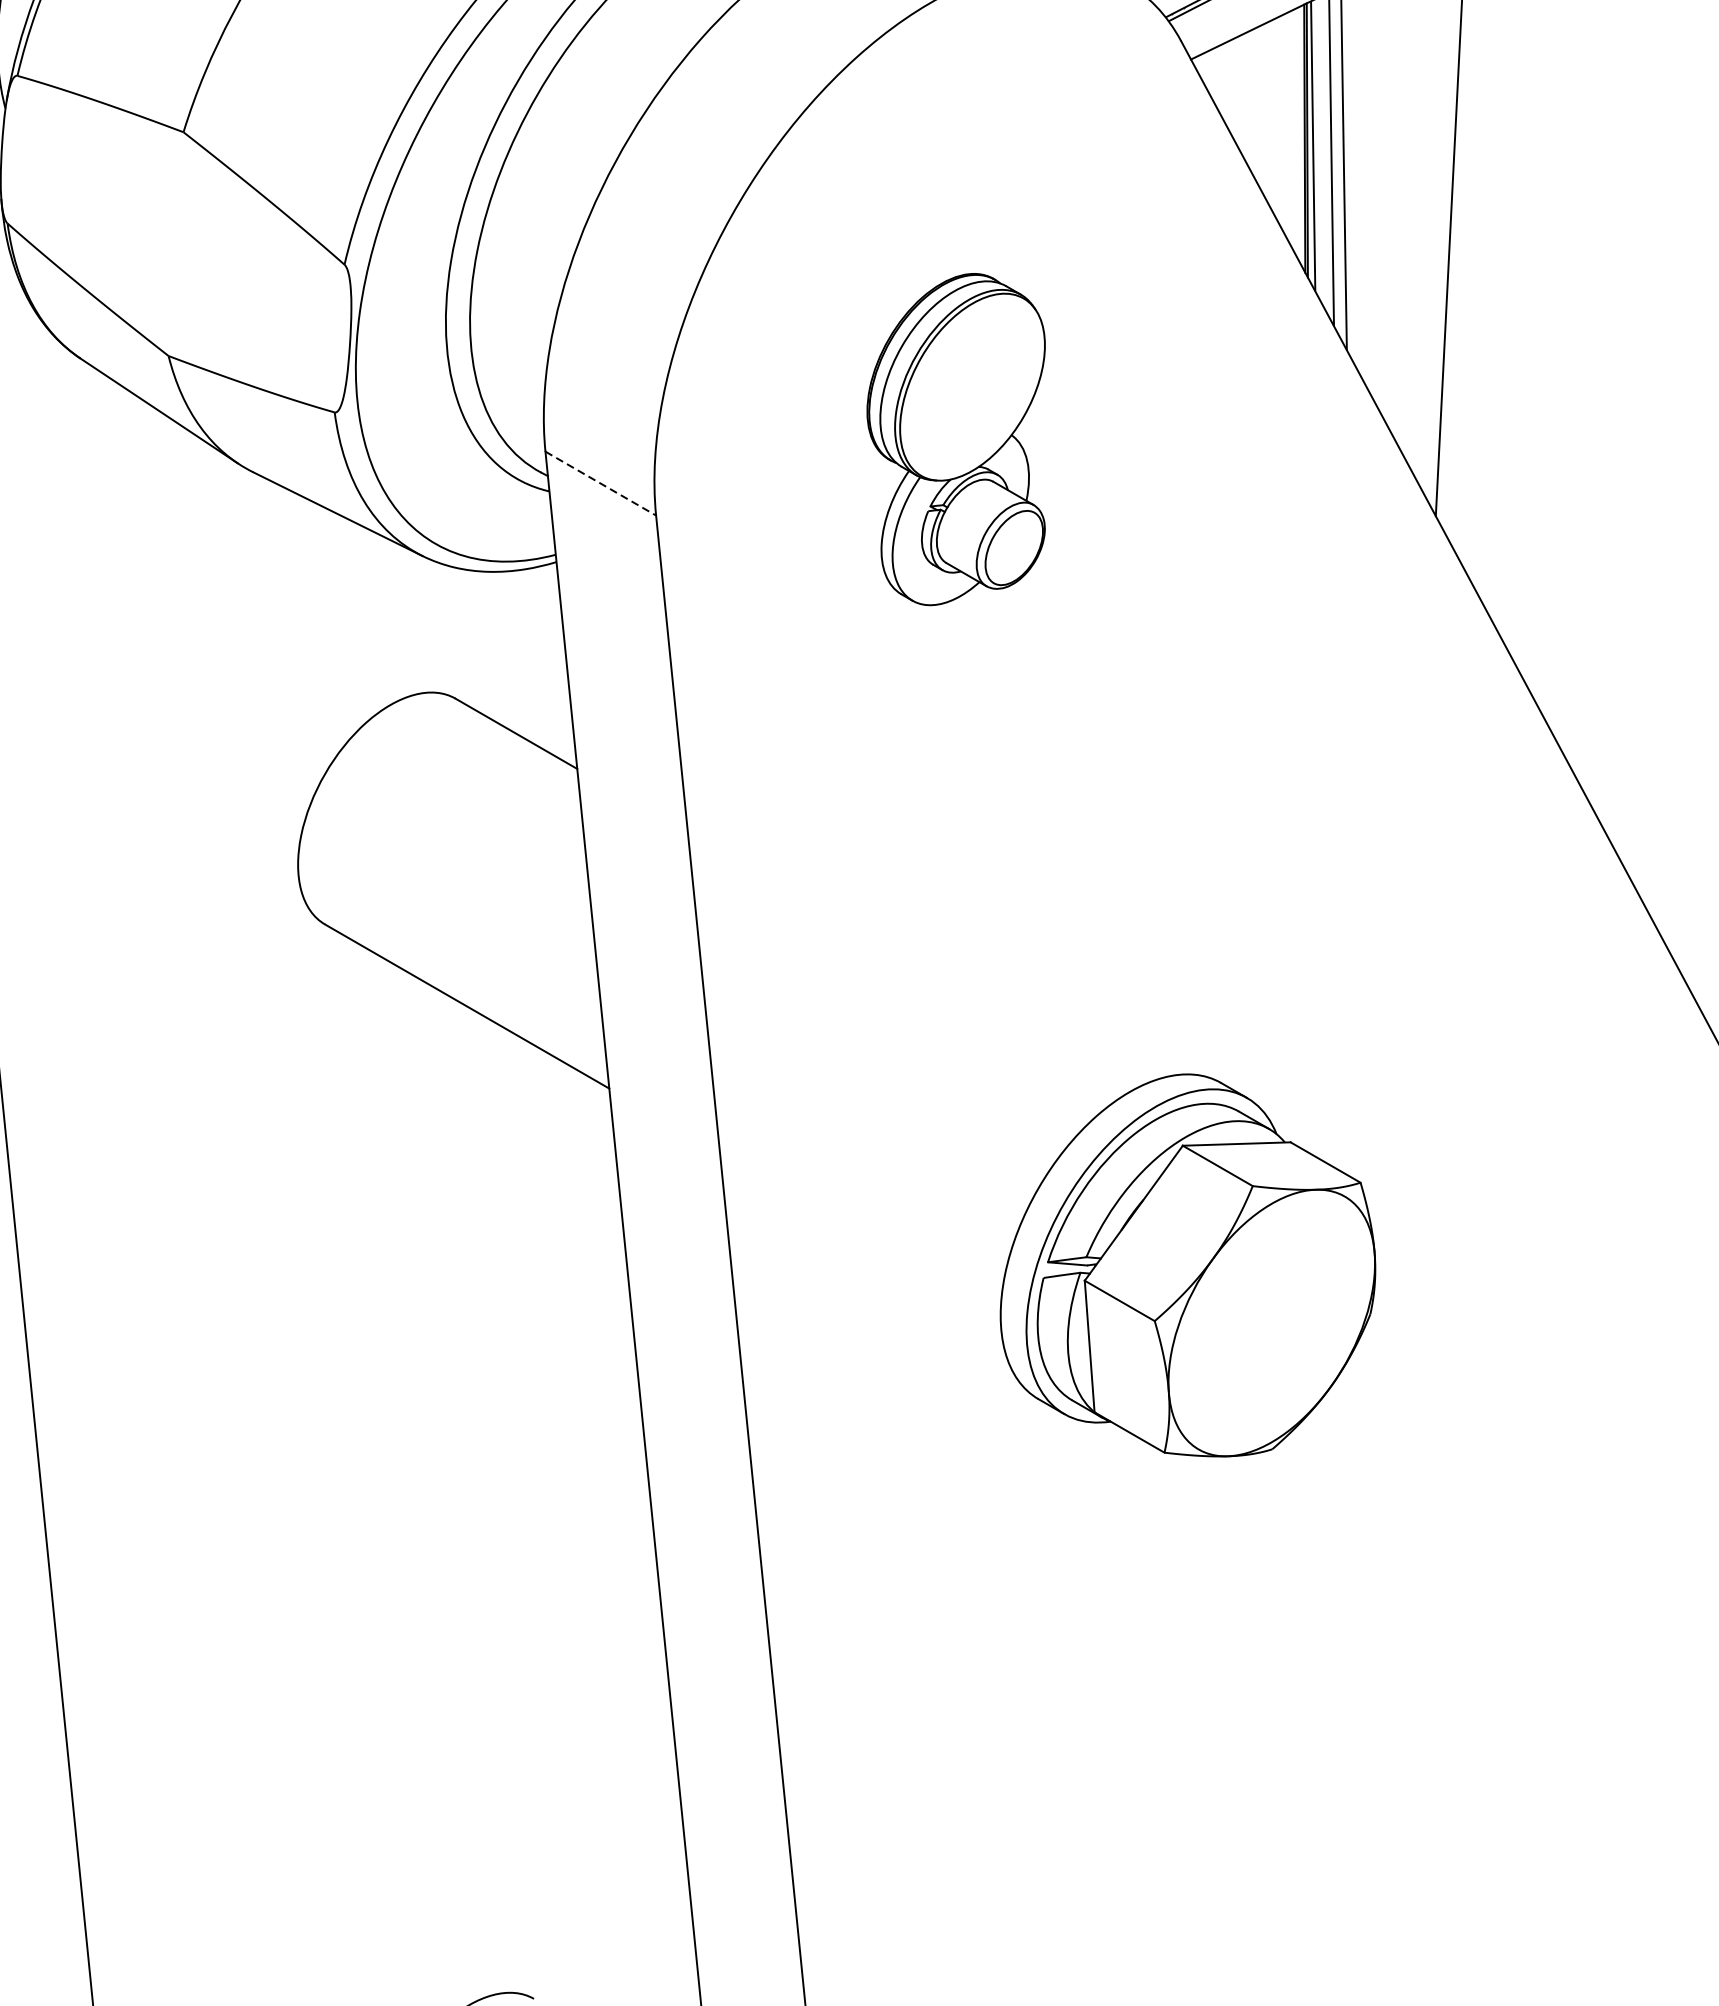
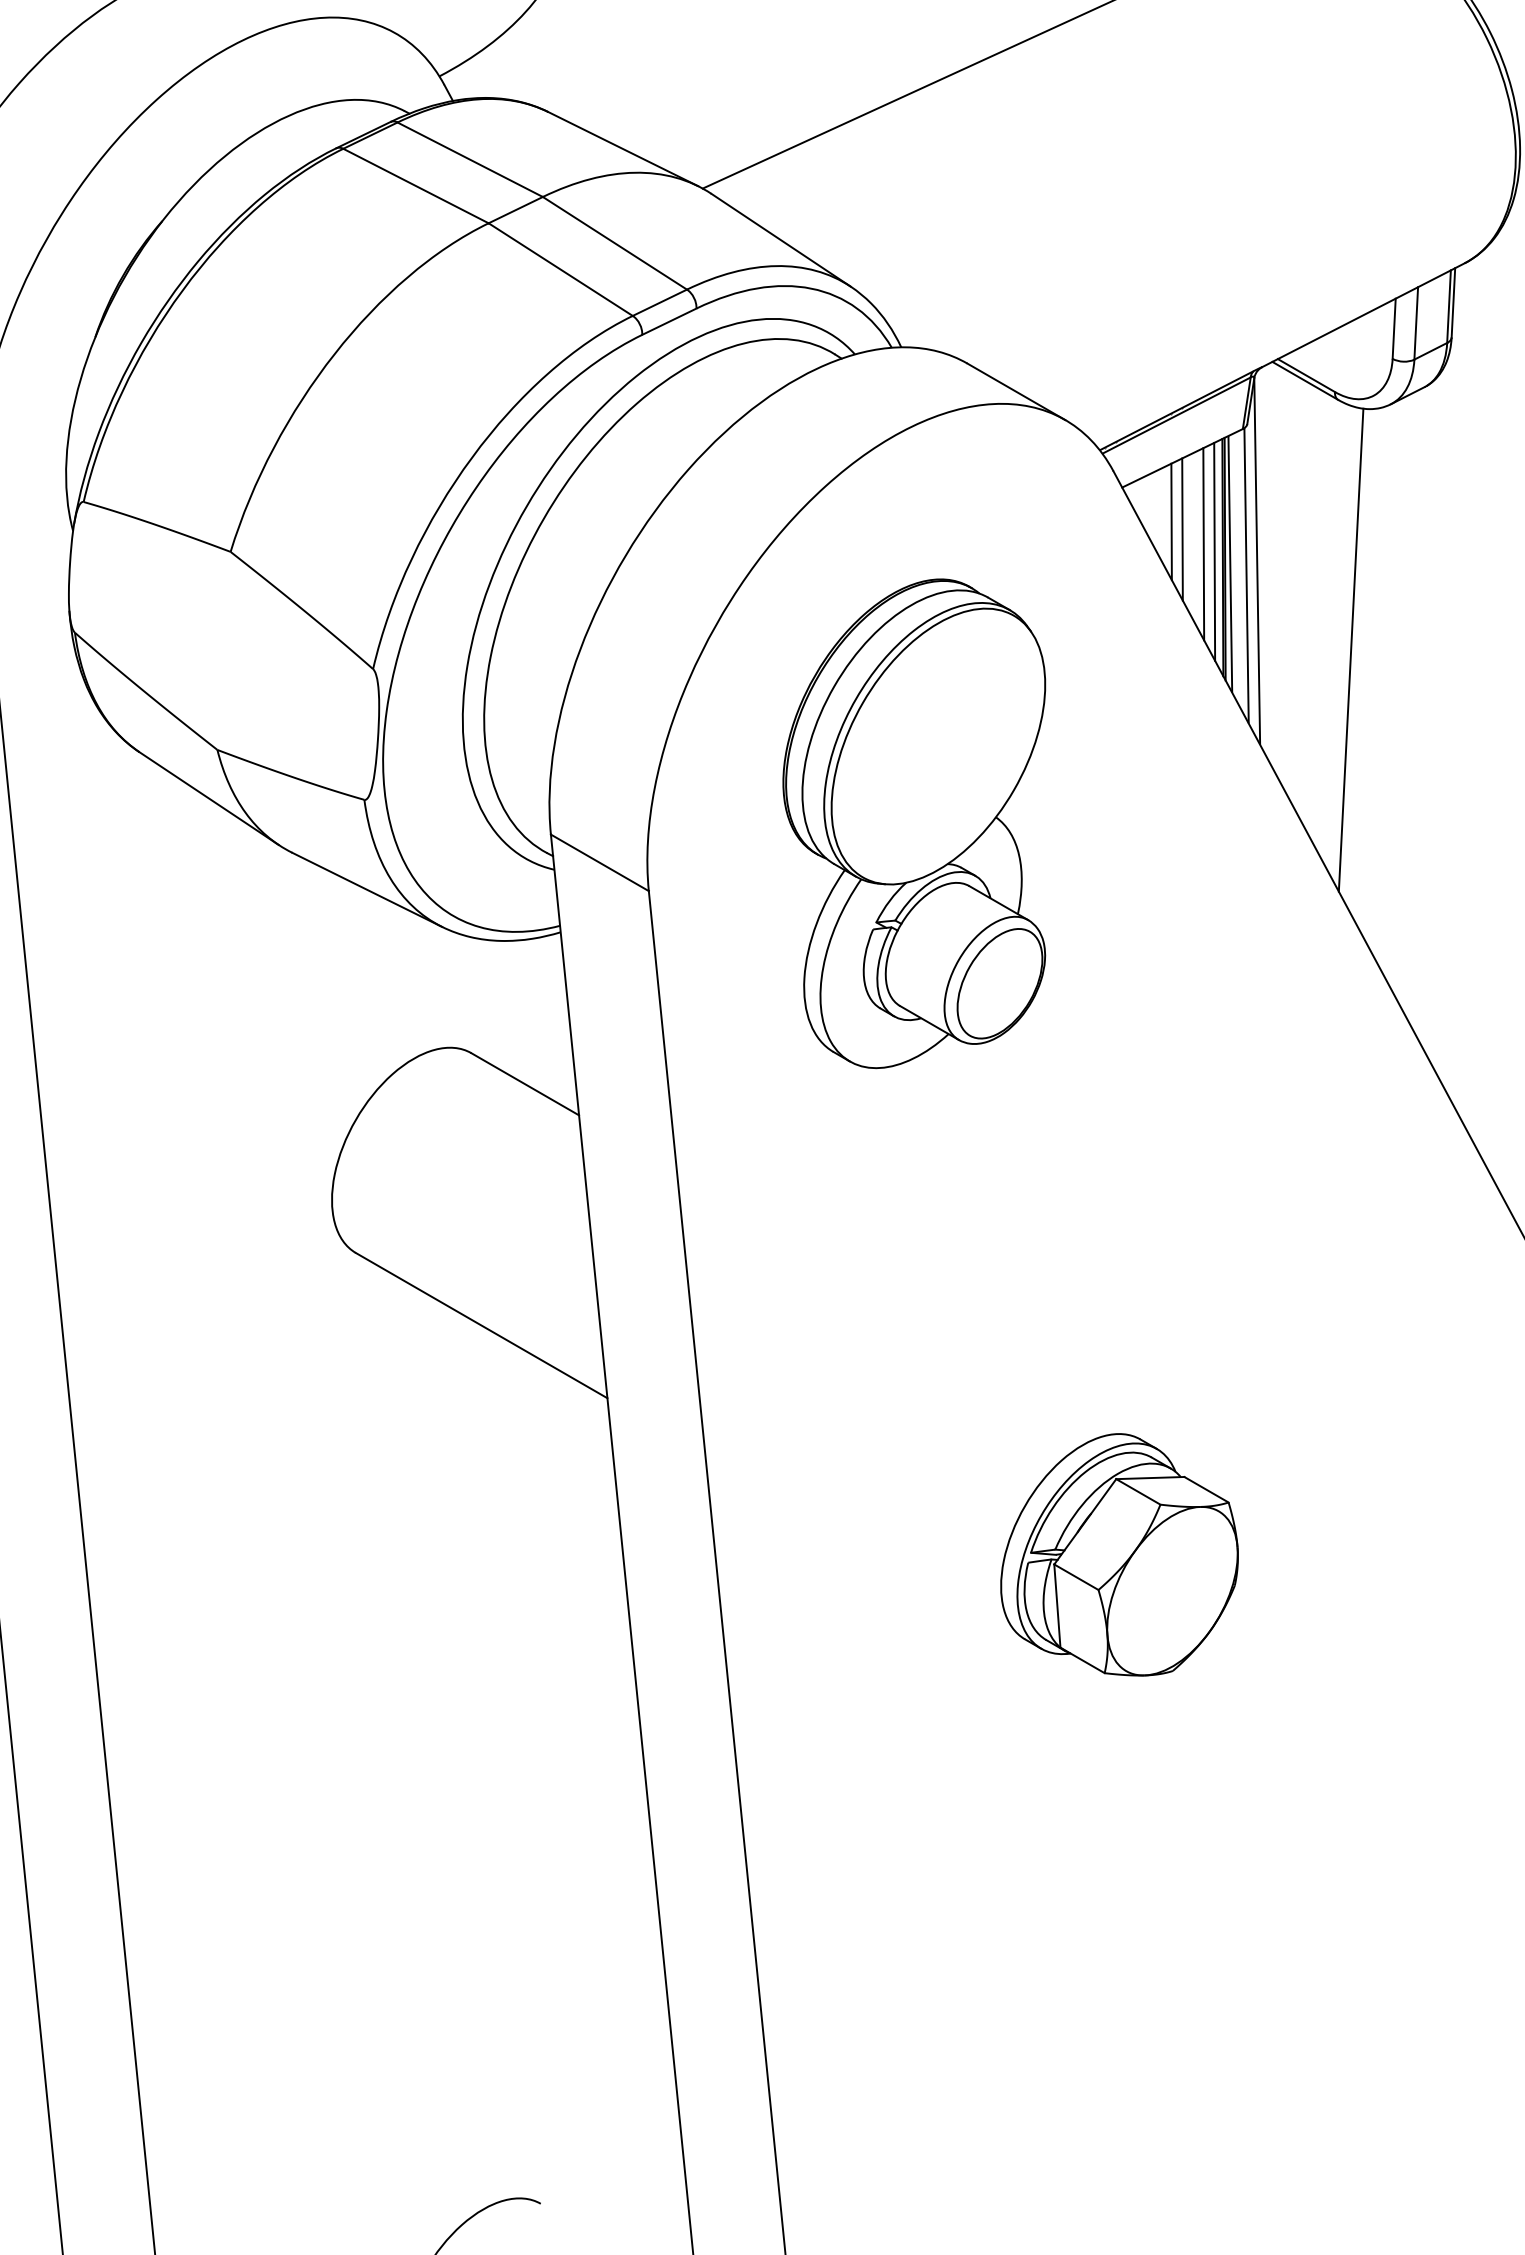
line: (1246, 97) -> (1171, 521), added
line: (1259, 106) -> (1182, 529), added
line: (1282, 123) -> (1203, 544), added
line: (1295, 131) -> (1214, 551), added
part: (956, 439) -> (914, 823), size x1.67
line: (600, 483) -> (599, 862), dashed -> solid
part: (1187, 1265) -> (1119, 1554), size x0.71

